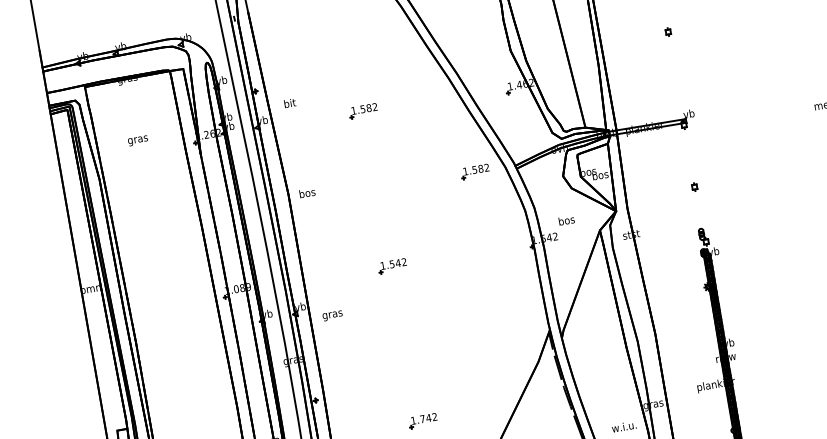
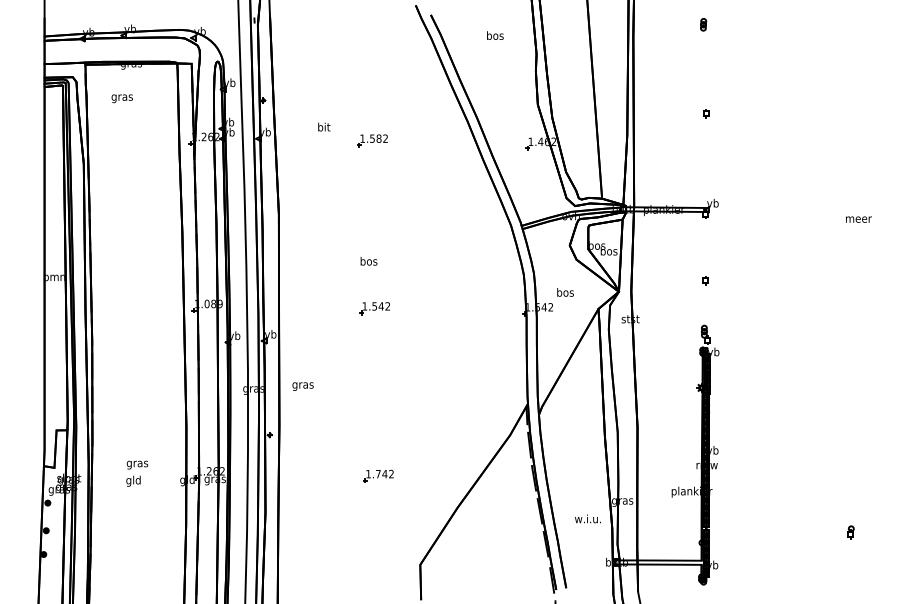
text: (290, 102) -> (324, 126), moved
text: (137, 140) -> (121, 98), moved
part: (475, 171) -> (478, 224), removed
text: (306, 193) -> (368, 261), moved
text: (332, 315) -> (302, 386), moved

